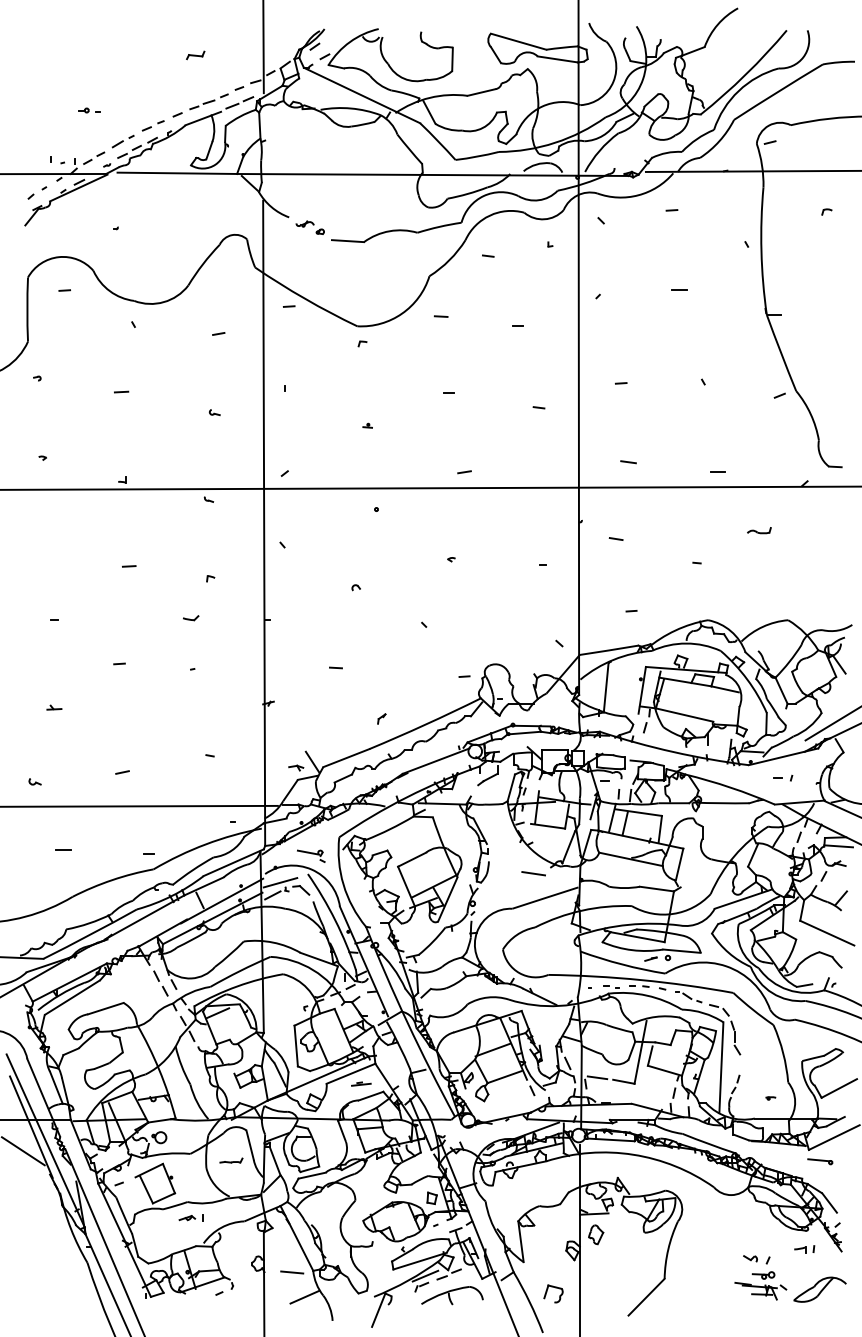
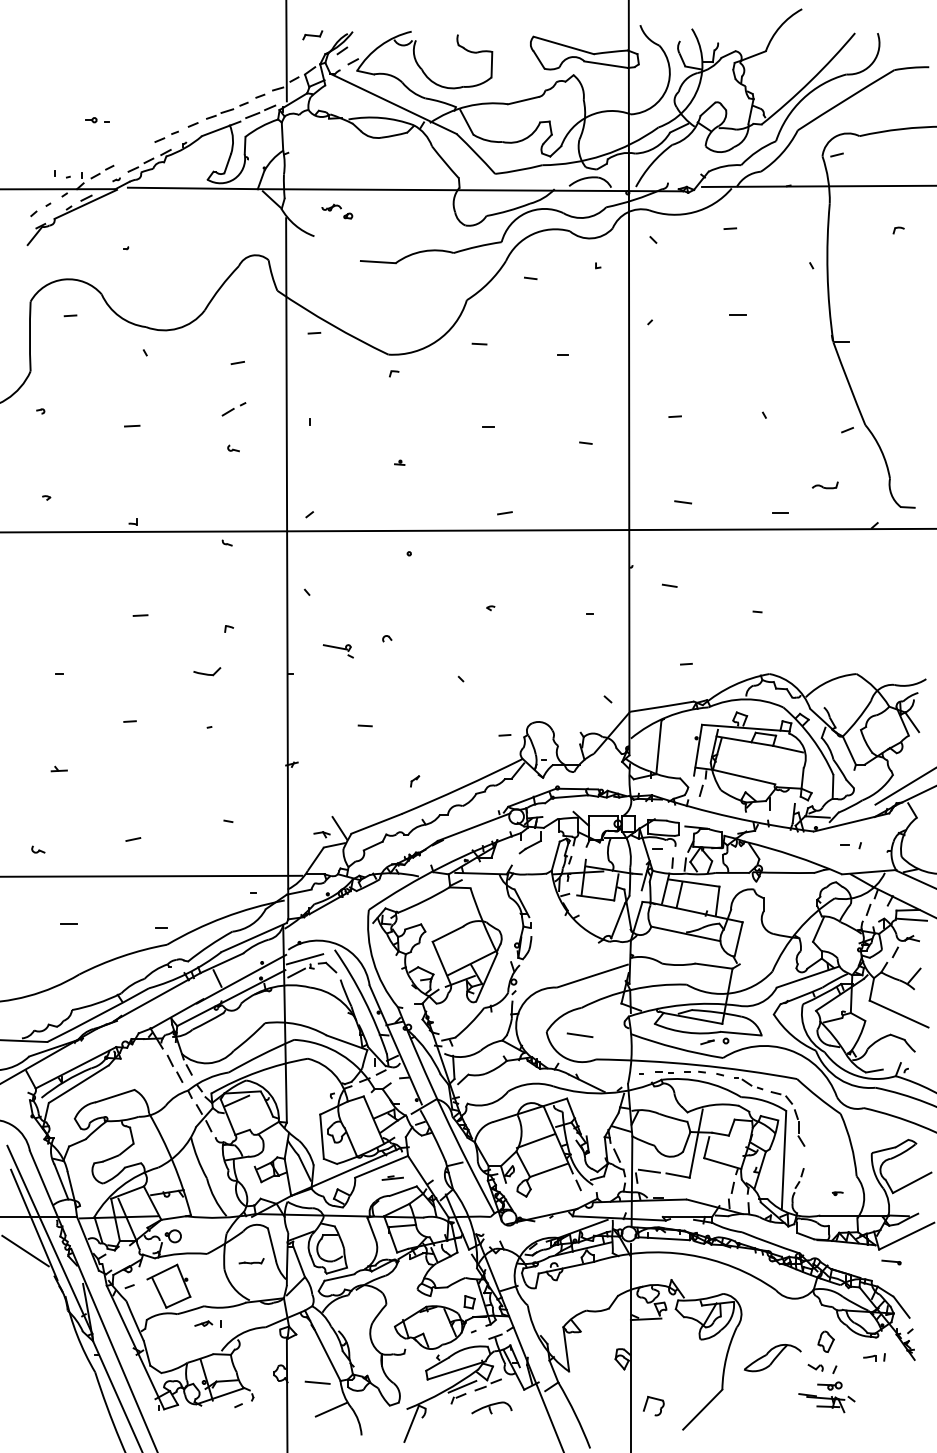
part: (195, 55) -> (312, 35), moved
part: (122, 141) -> (233, 409), moved
part: (309, 227) -> (336, 211), moved
part: (759, 530) -> (825, 485), moved
part: (191, 618) -> (208, 672), size x1.6
part: (311, 855) -> (338, 650), moved
line: (533, 873) -> (579, 1035), moved
part: (820, 1161) -> (891, 1262), size x0.7
part: (596, 1234) -> (826, 1341), moved
part: (819, 1289) -> (772, 1357), moved
part: (553, 1293) -> (653, 1405), moved
part: (452, 1295) -> (491, 1407), size x0.6

